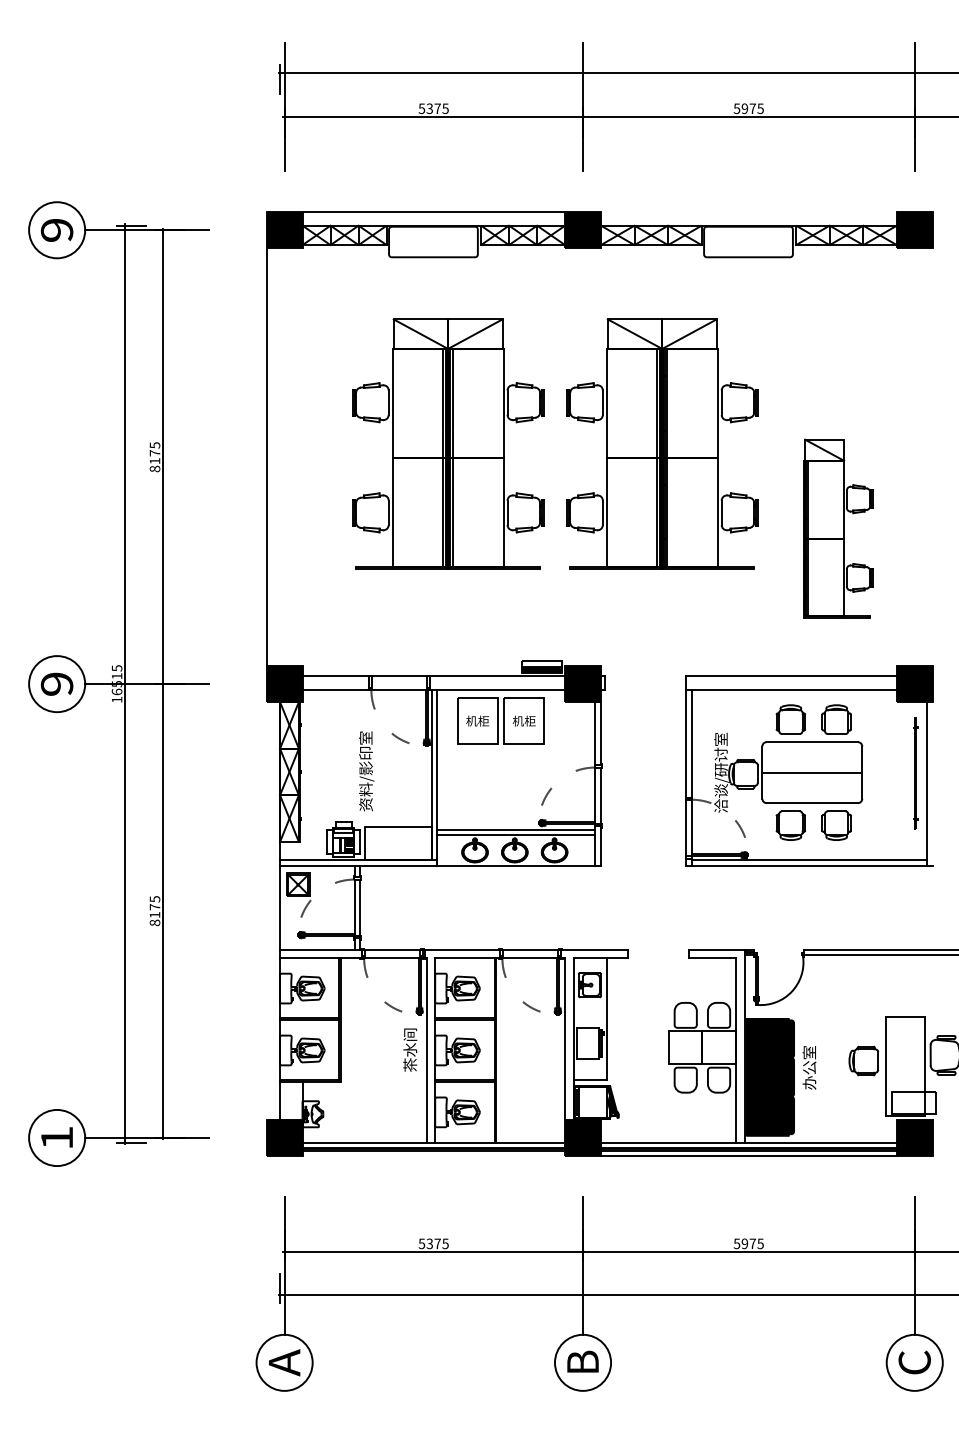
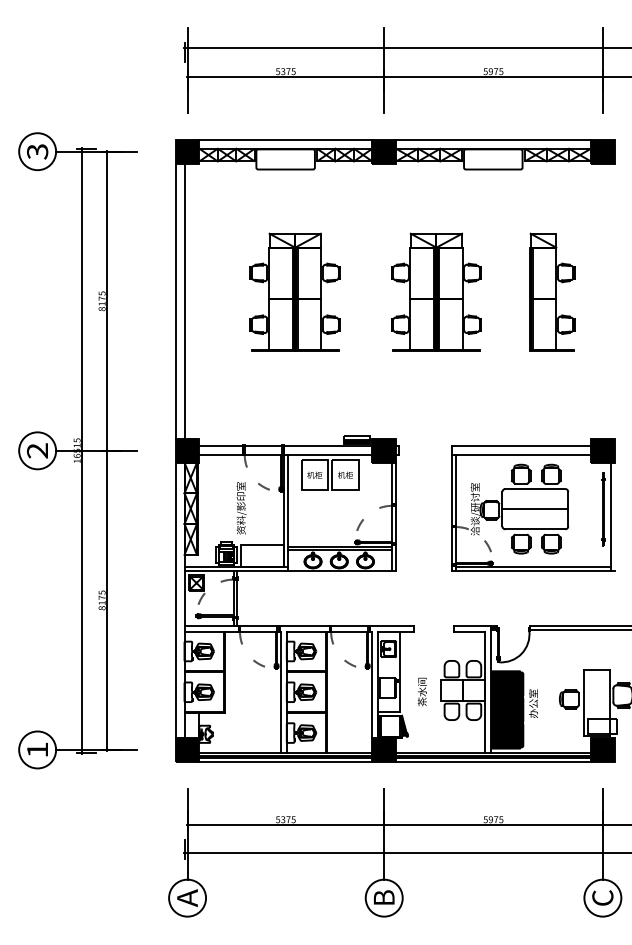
line: (748, 211) -> (493, 139), added
text: (56, 229) -> (37, 151), 9 -> 3
part: (446, 442) -> (294, 291), size x0.71
part: (662, 442) -> (436, 291), size x0.71
line: (279, 457) -> (184, 301), added
part: (838, 527) -> (552, 291), moved
text: (56, 683) -> (37, 450), 9 -> 2
line: (266, 911) -> (175, 600), added
text: (408, 1049) -> (421, 691), moved
line: (433, 1155) -> (285, 761), added

